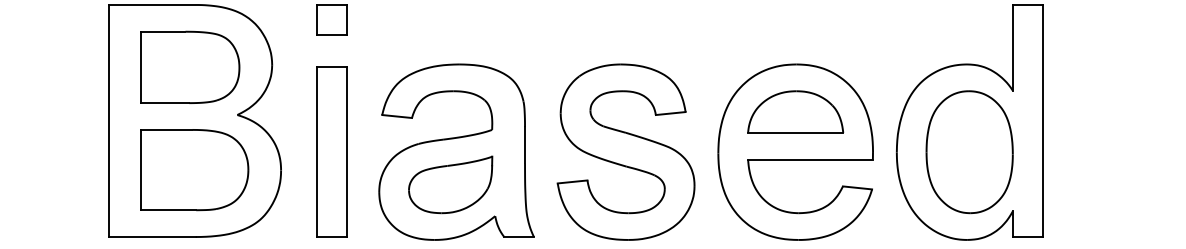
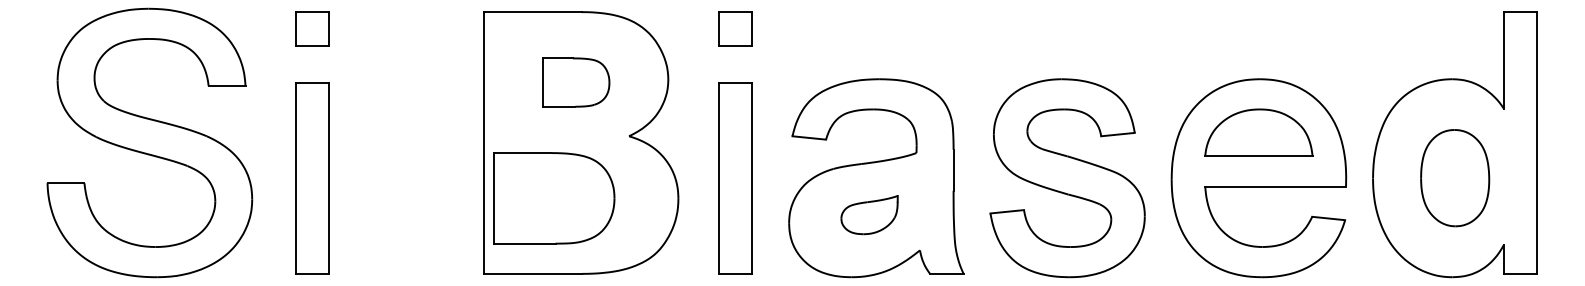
part: (190, 67) -> (576, 82), size x0.6
part: (969, 151) -> (1454, 177), size x0.7
part: (195, 170) -> (554, 198), moved
part: (450, 184) -> (869, 214), size x0.6

